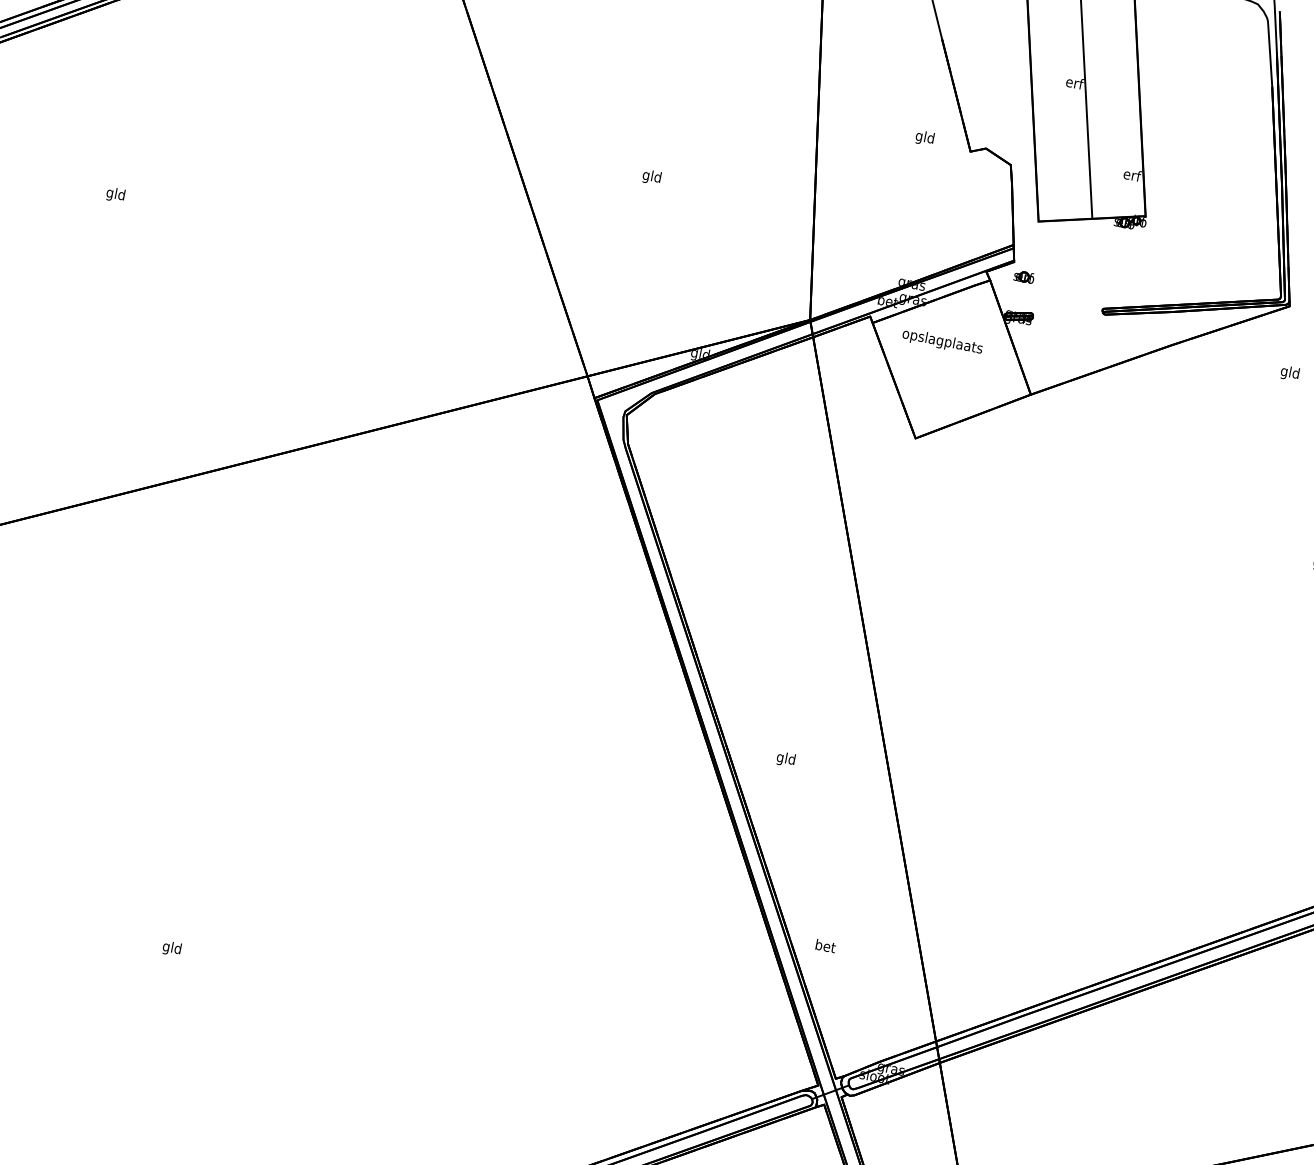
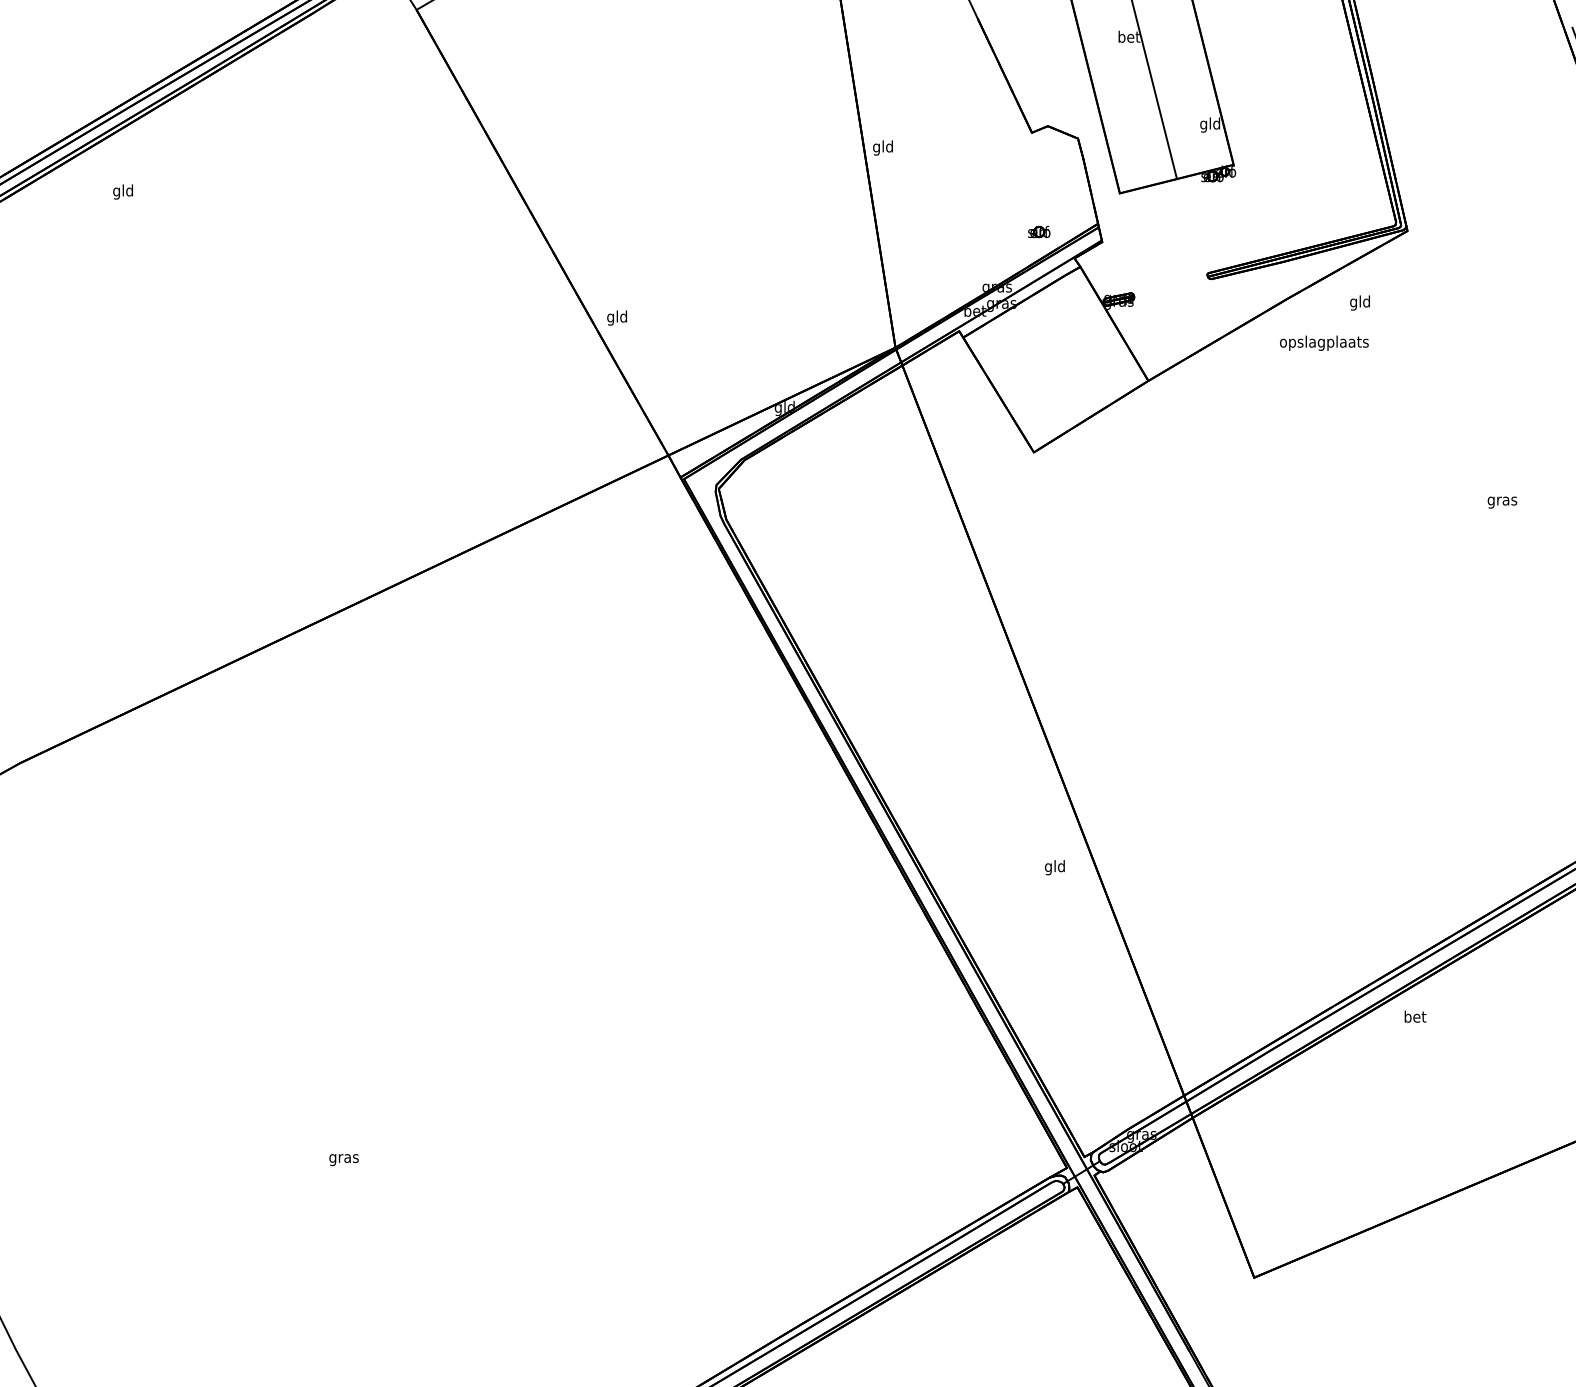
text: (1075, 82) -> (1129, 36), erf -> bet
text: (924, 137) -> (882, 147), moved
text: (1132, 175) -> (1210, 124), erf -> gld
text: (651, 176) -> (616, 317), moved
text: (115, 194) -> (122, 191), moved
part: (1024, 276) -> (1039, 231), moved
text: (942, 341) -> (1324, 342), moved
text: (1289, 372) -> (1359, 302), moved
text: (785, 759) -> (1054, 867), moved
text: (825, 945) -> (1415, 1016), moved
text: (171, 948) -> (343, 1158), gld -> gras

